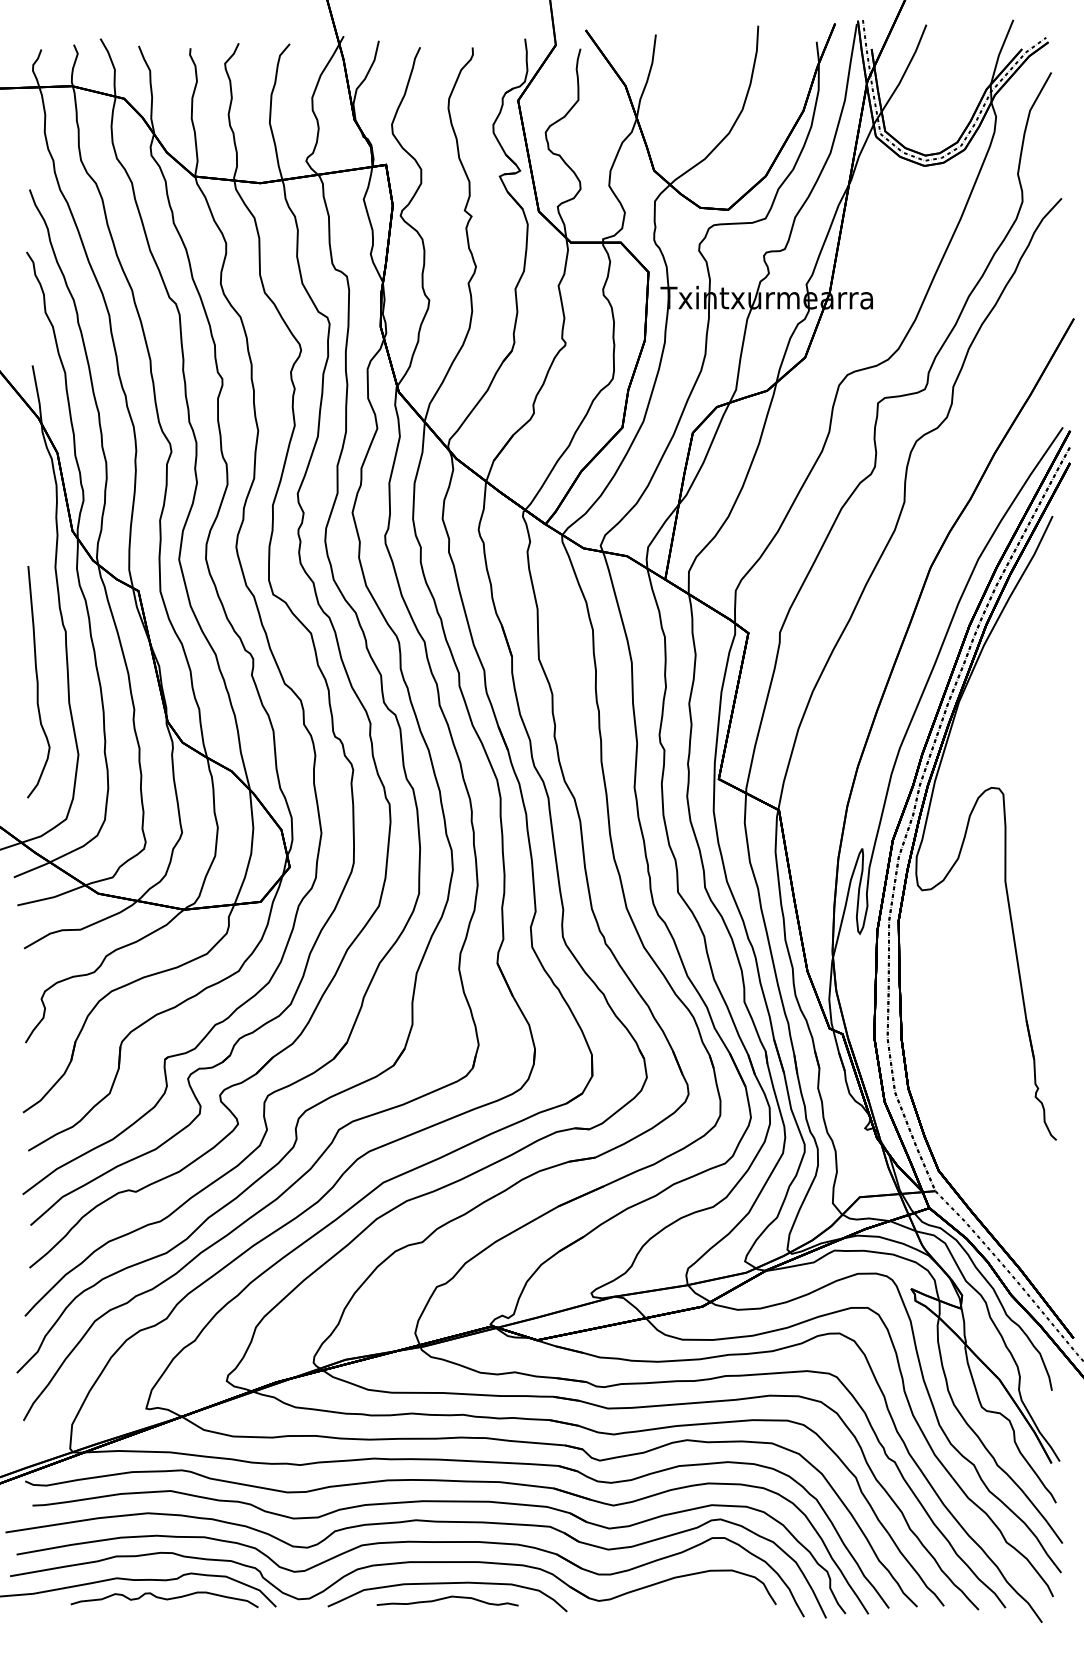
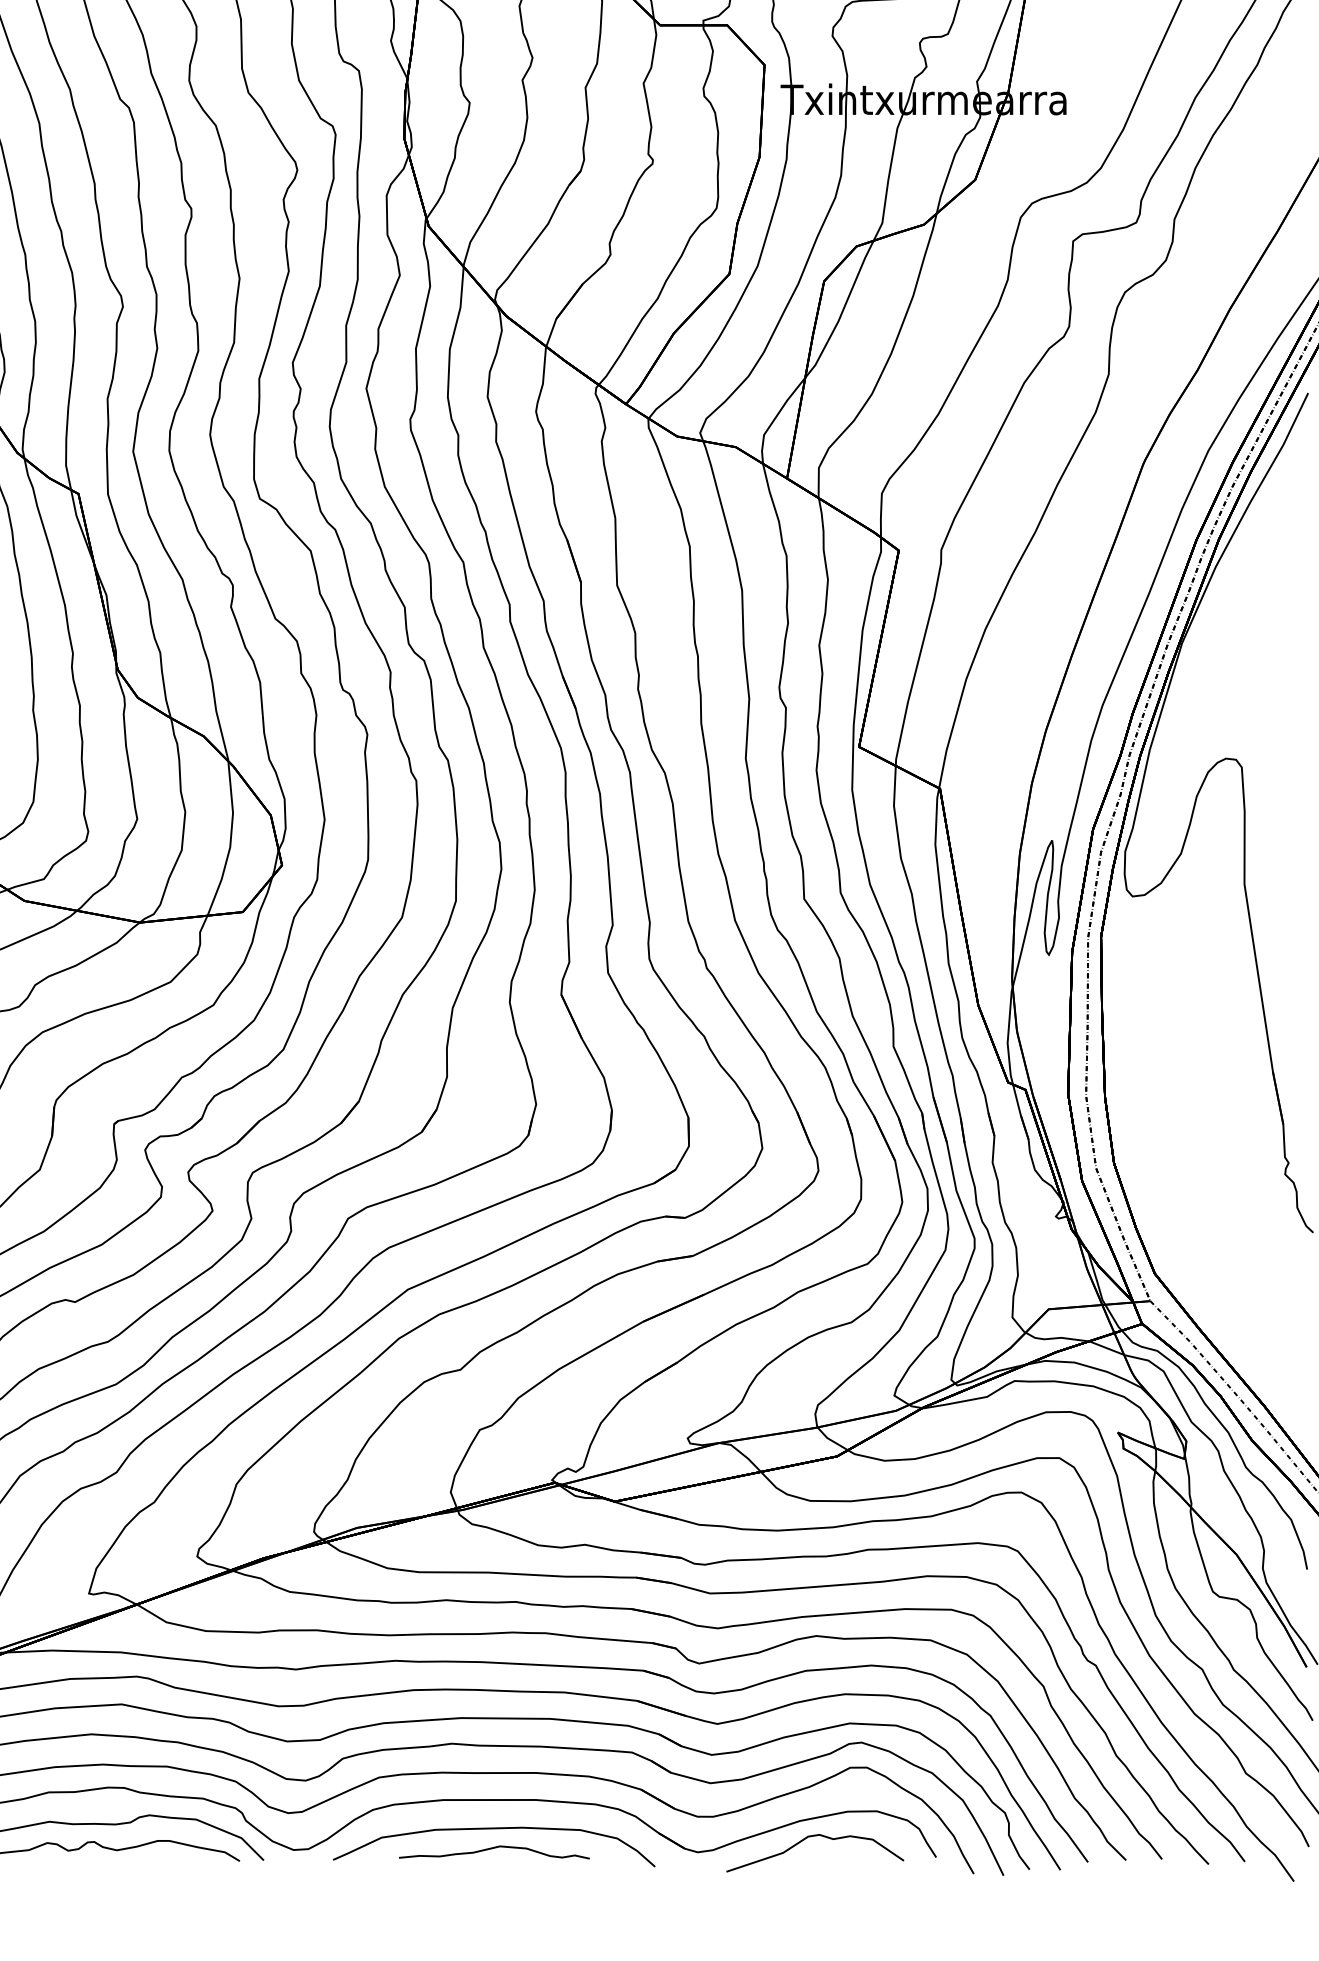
curve: (686, 1589) -> (815, 1836), added

